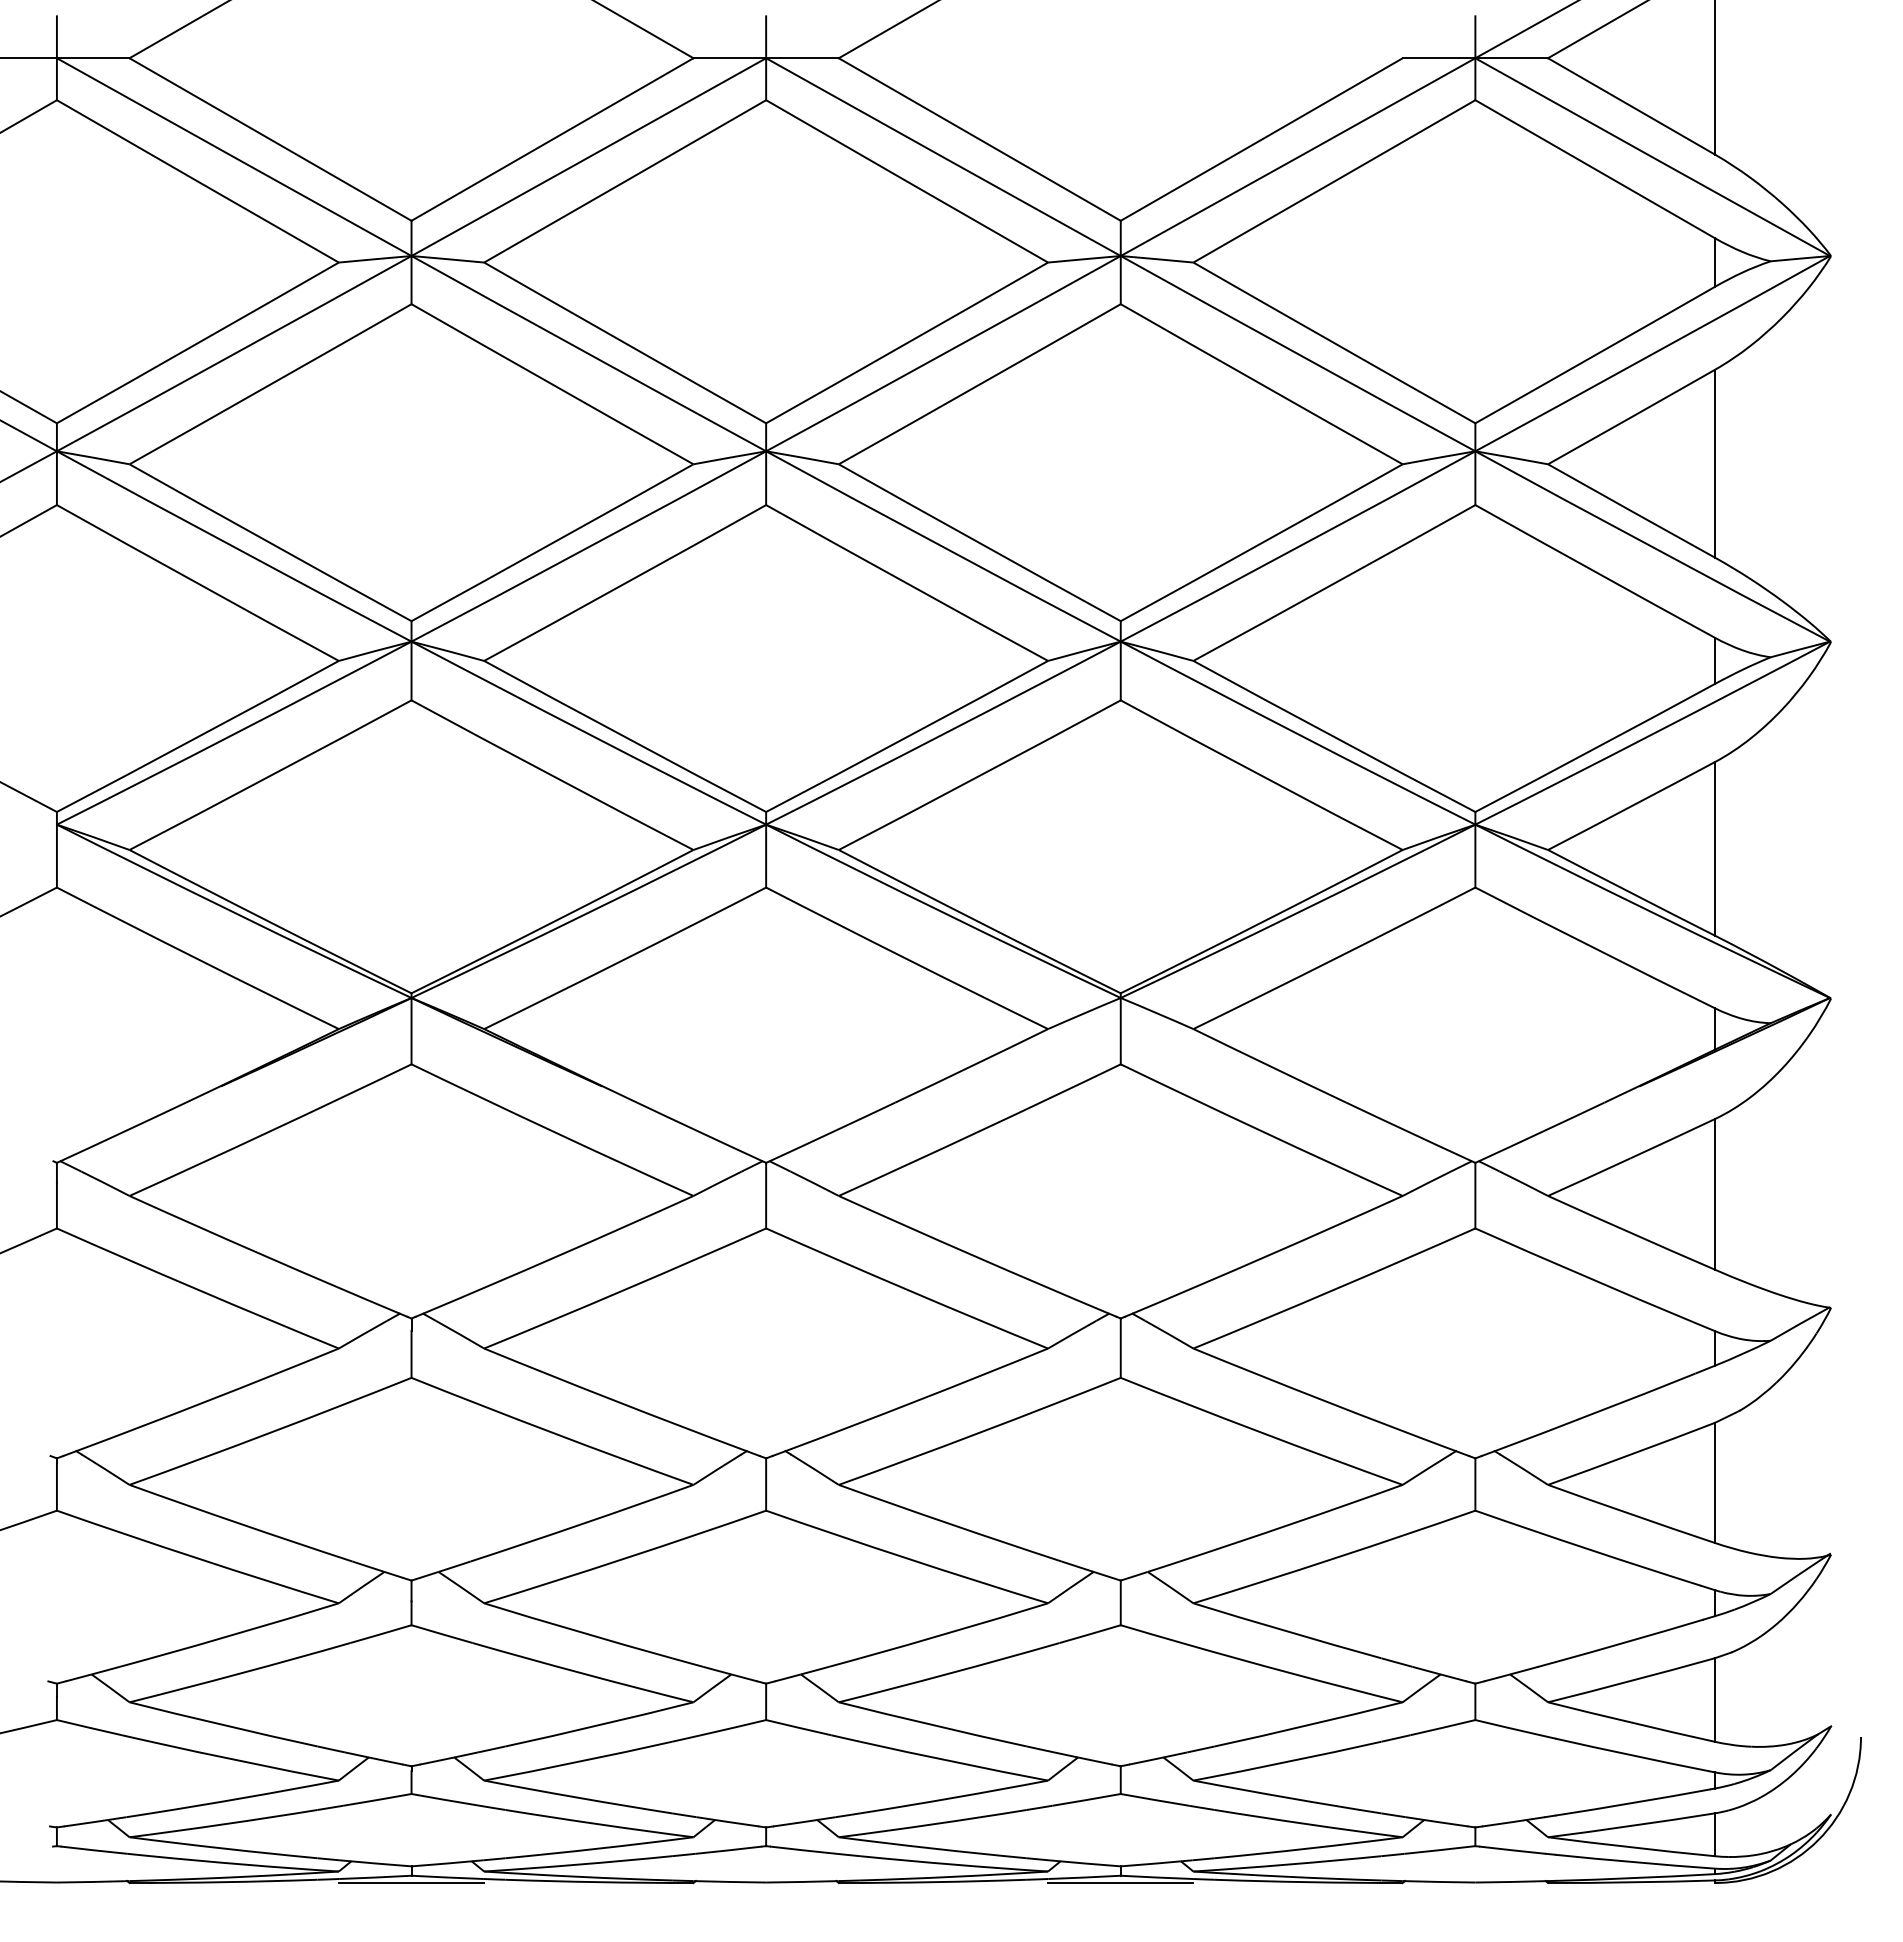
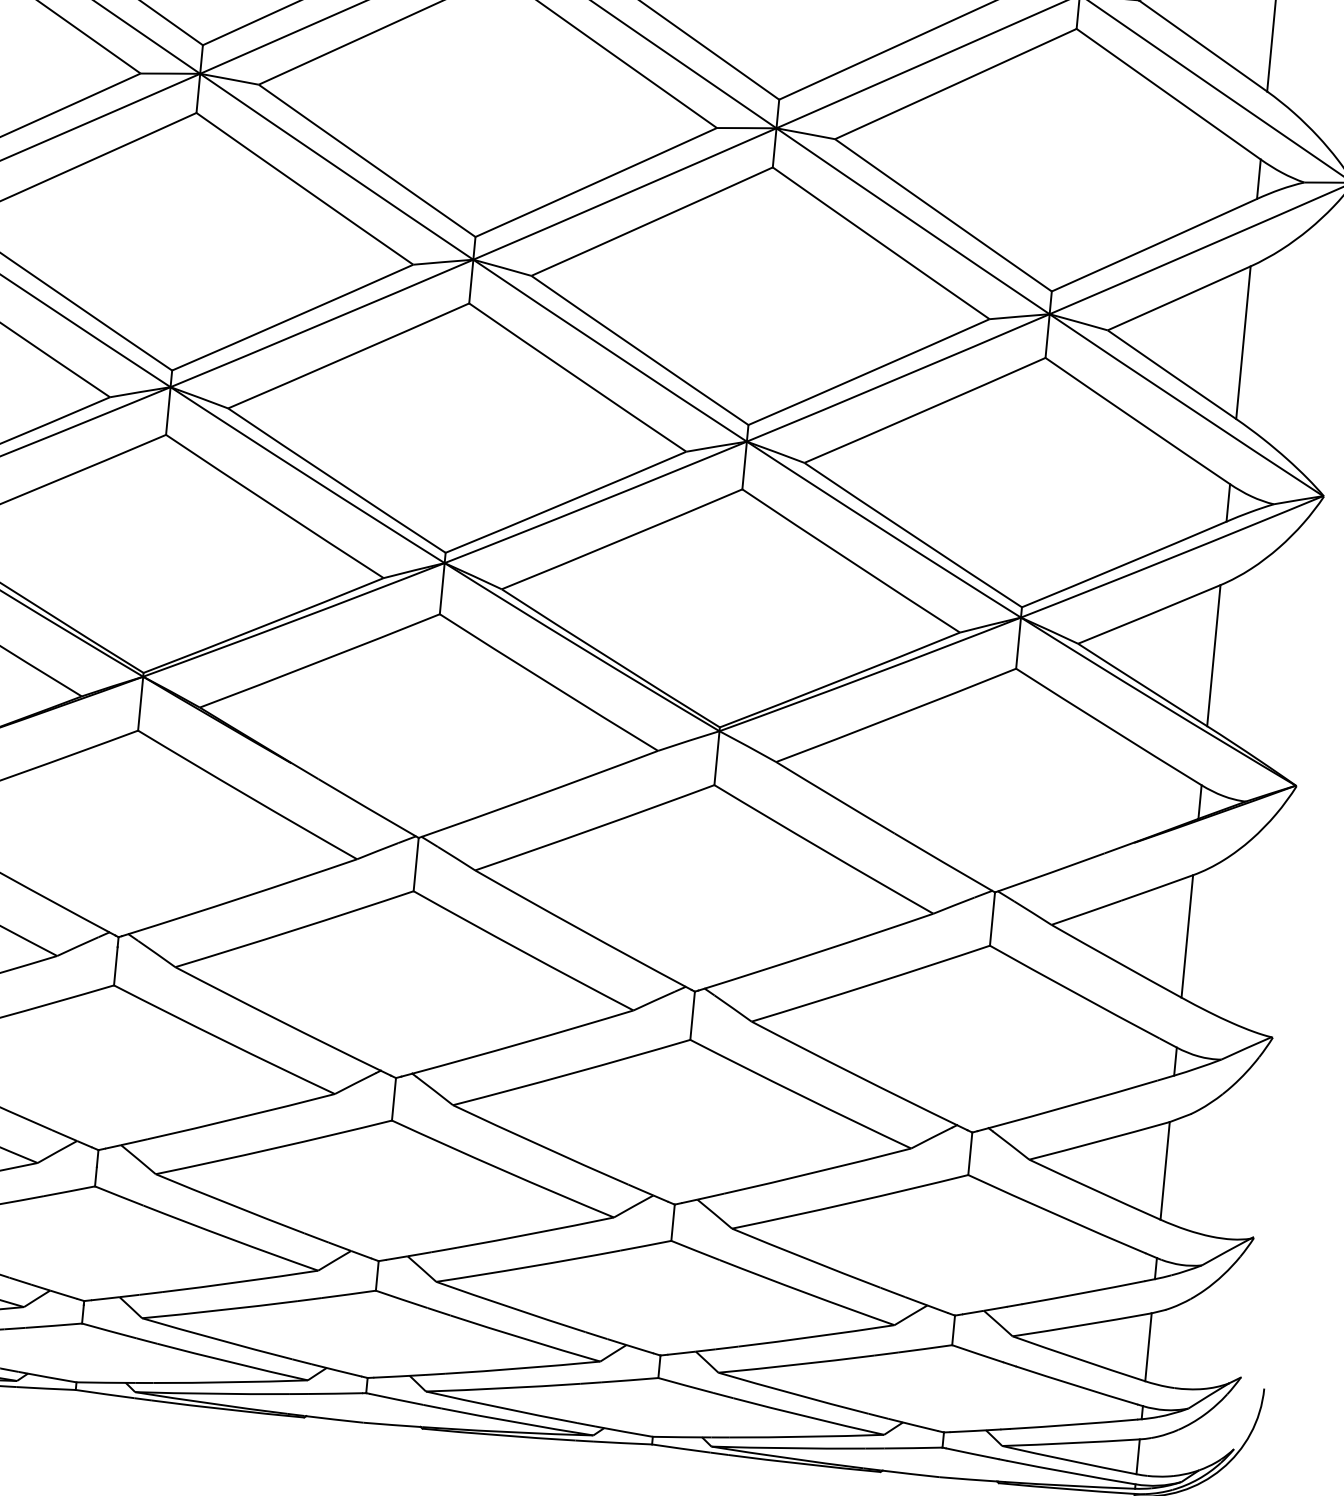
line: (411, 1883) -> (75, 1396), removed
line: (1120, 1883) -> (651, 1450), removed

